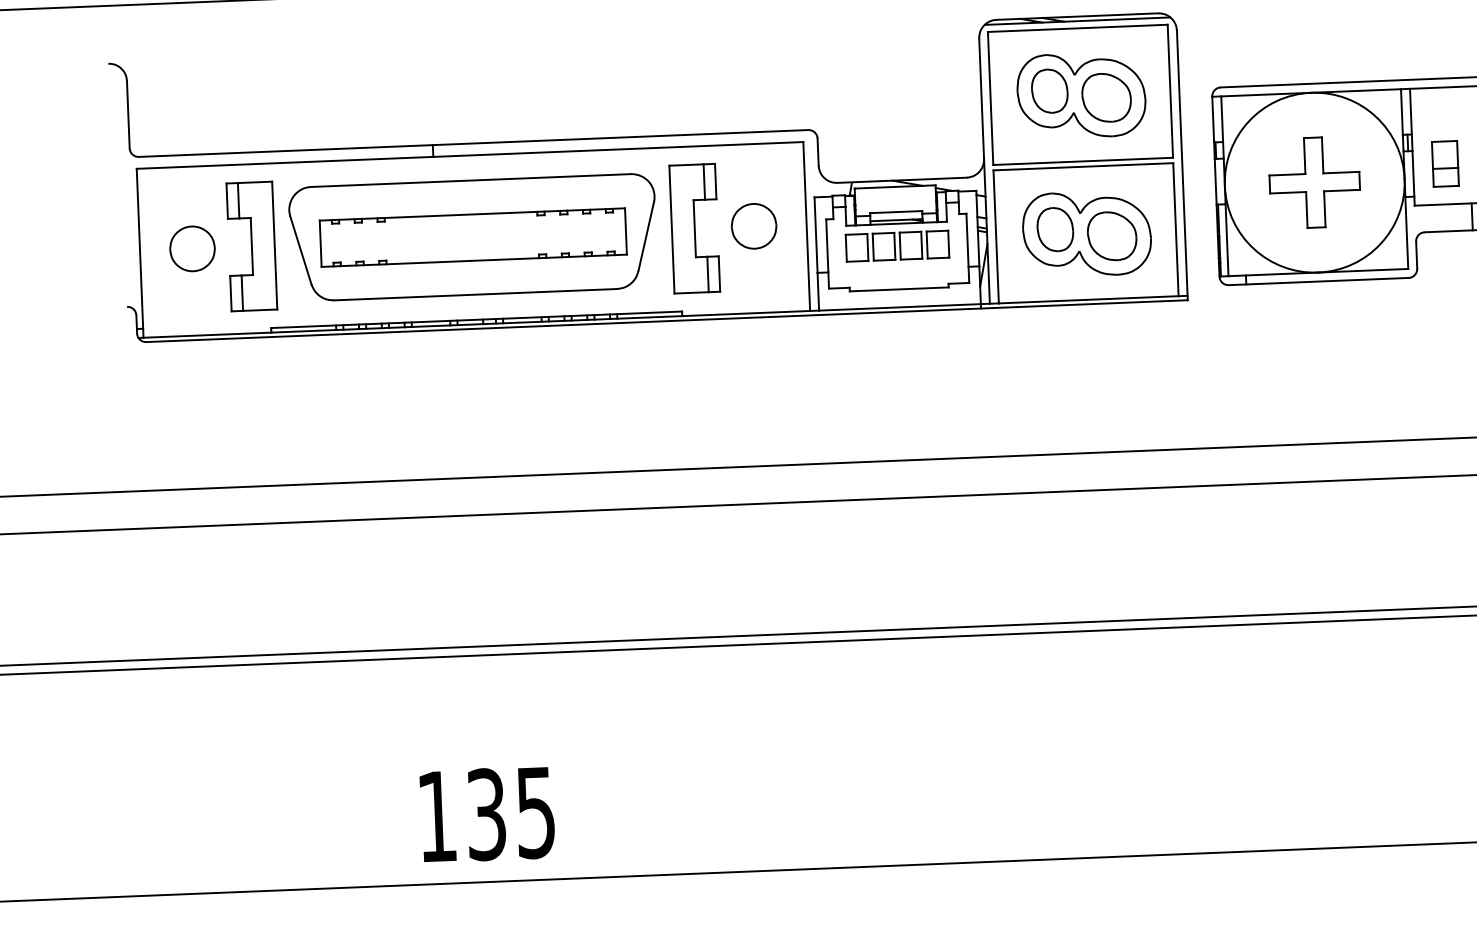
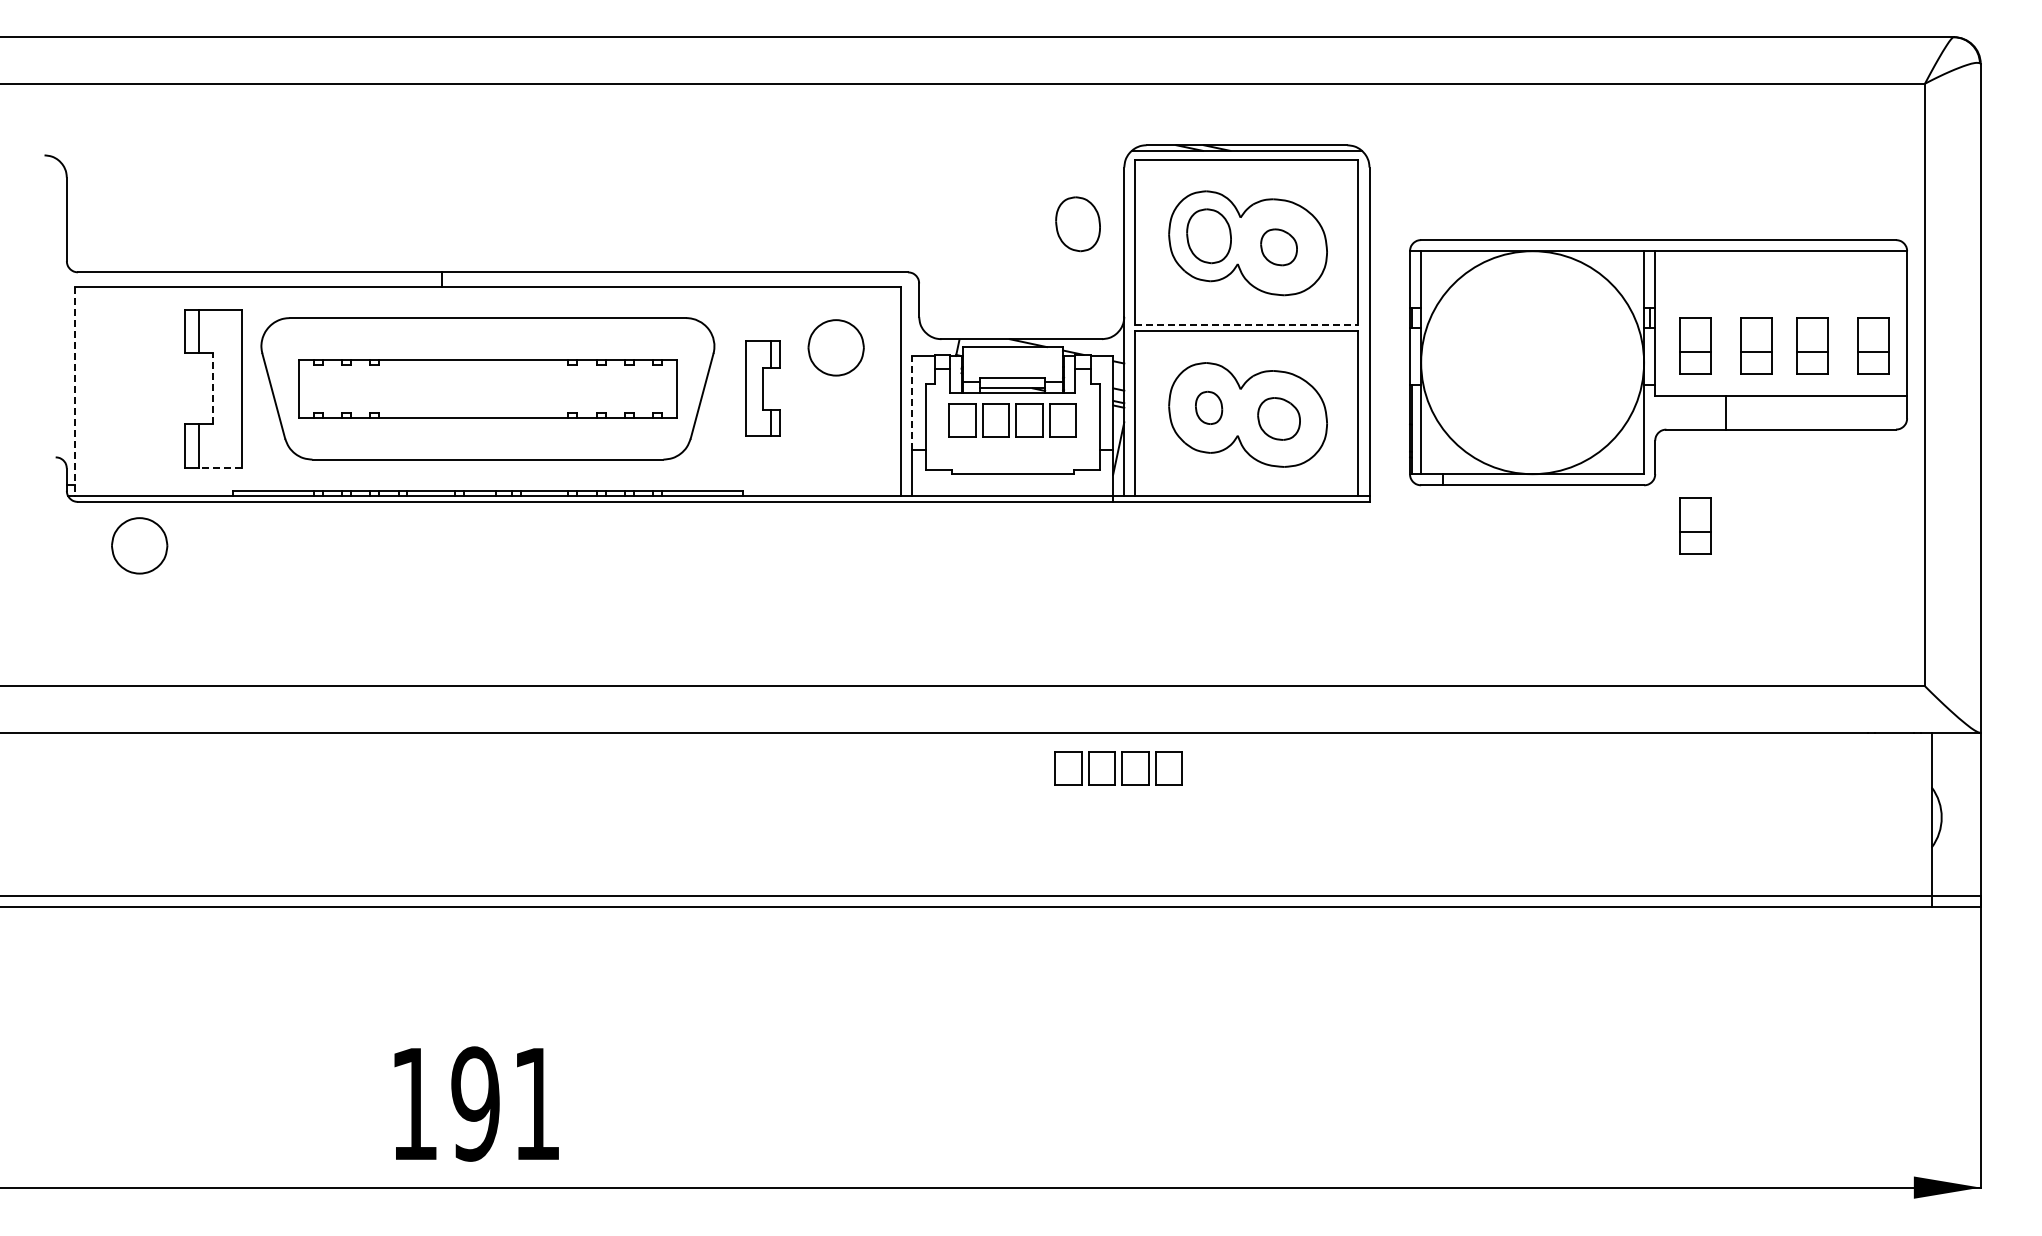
part: (943, 86) -> (1077, 224), added
part: (1106, 98) -> (1278, 247), size x0.6
line: (1083, 161) -> (1247, 324), solid -> dashed
part: (1314, 182) -> (1532, 362), removed
part: (753, 226) -> (835, 347), moved
part: (694, 228) -> (762, 388), size x0.6
part: (1054, 229) -> (1208, 407), size x0.6
line: (816, 234) -> (912, 402), solid -> dashed
part: (1111, 235) -> (1278, 418), size x0.7
line: (252, 246) -> (213, 388), solid -> dashed
part: (192, 248) -> (139, 545), moved
line: (140, 253) -> (74, 391), solid -> dashed
part: (1451, 308) -> (1695, 525), added
line: (259, 310) -> (219, 468), solid -> dashed
part: (994, 523) -> (1118, 768), added
text: (510, 813) -> (505, 1103), 135 -> 191

